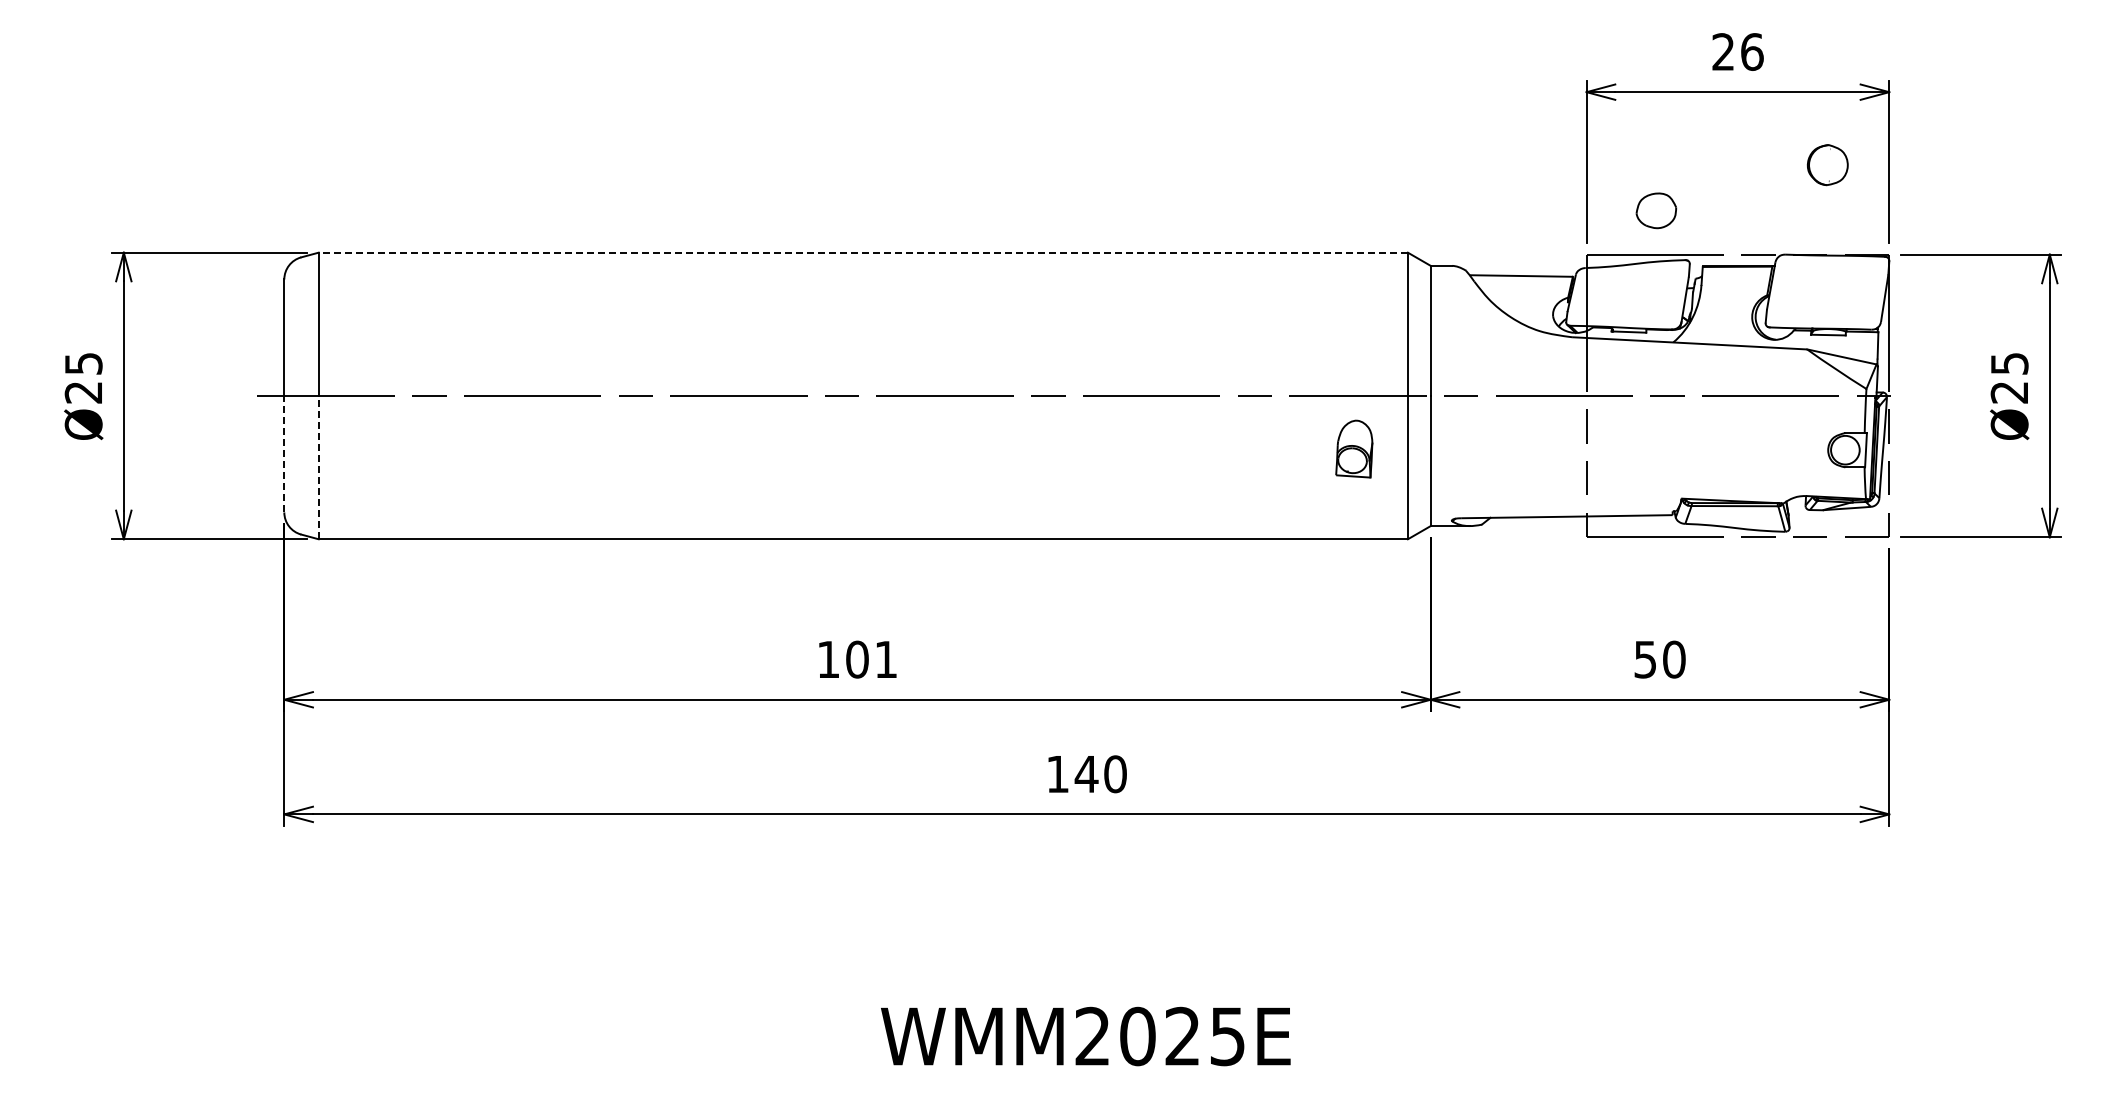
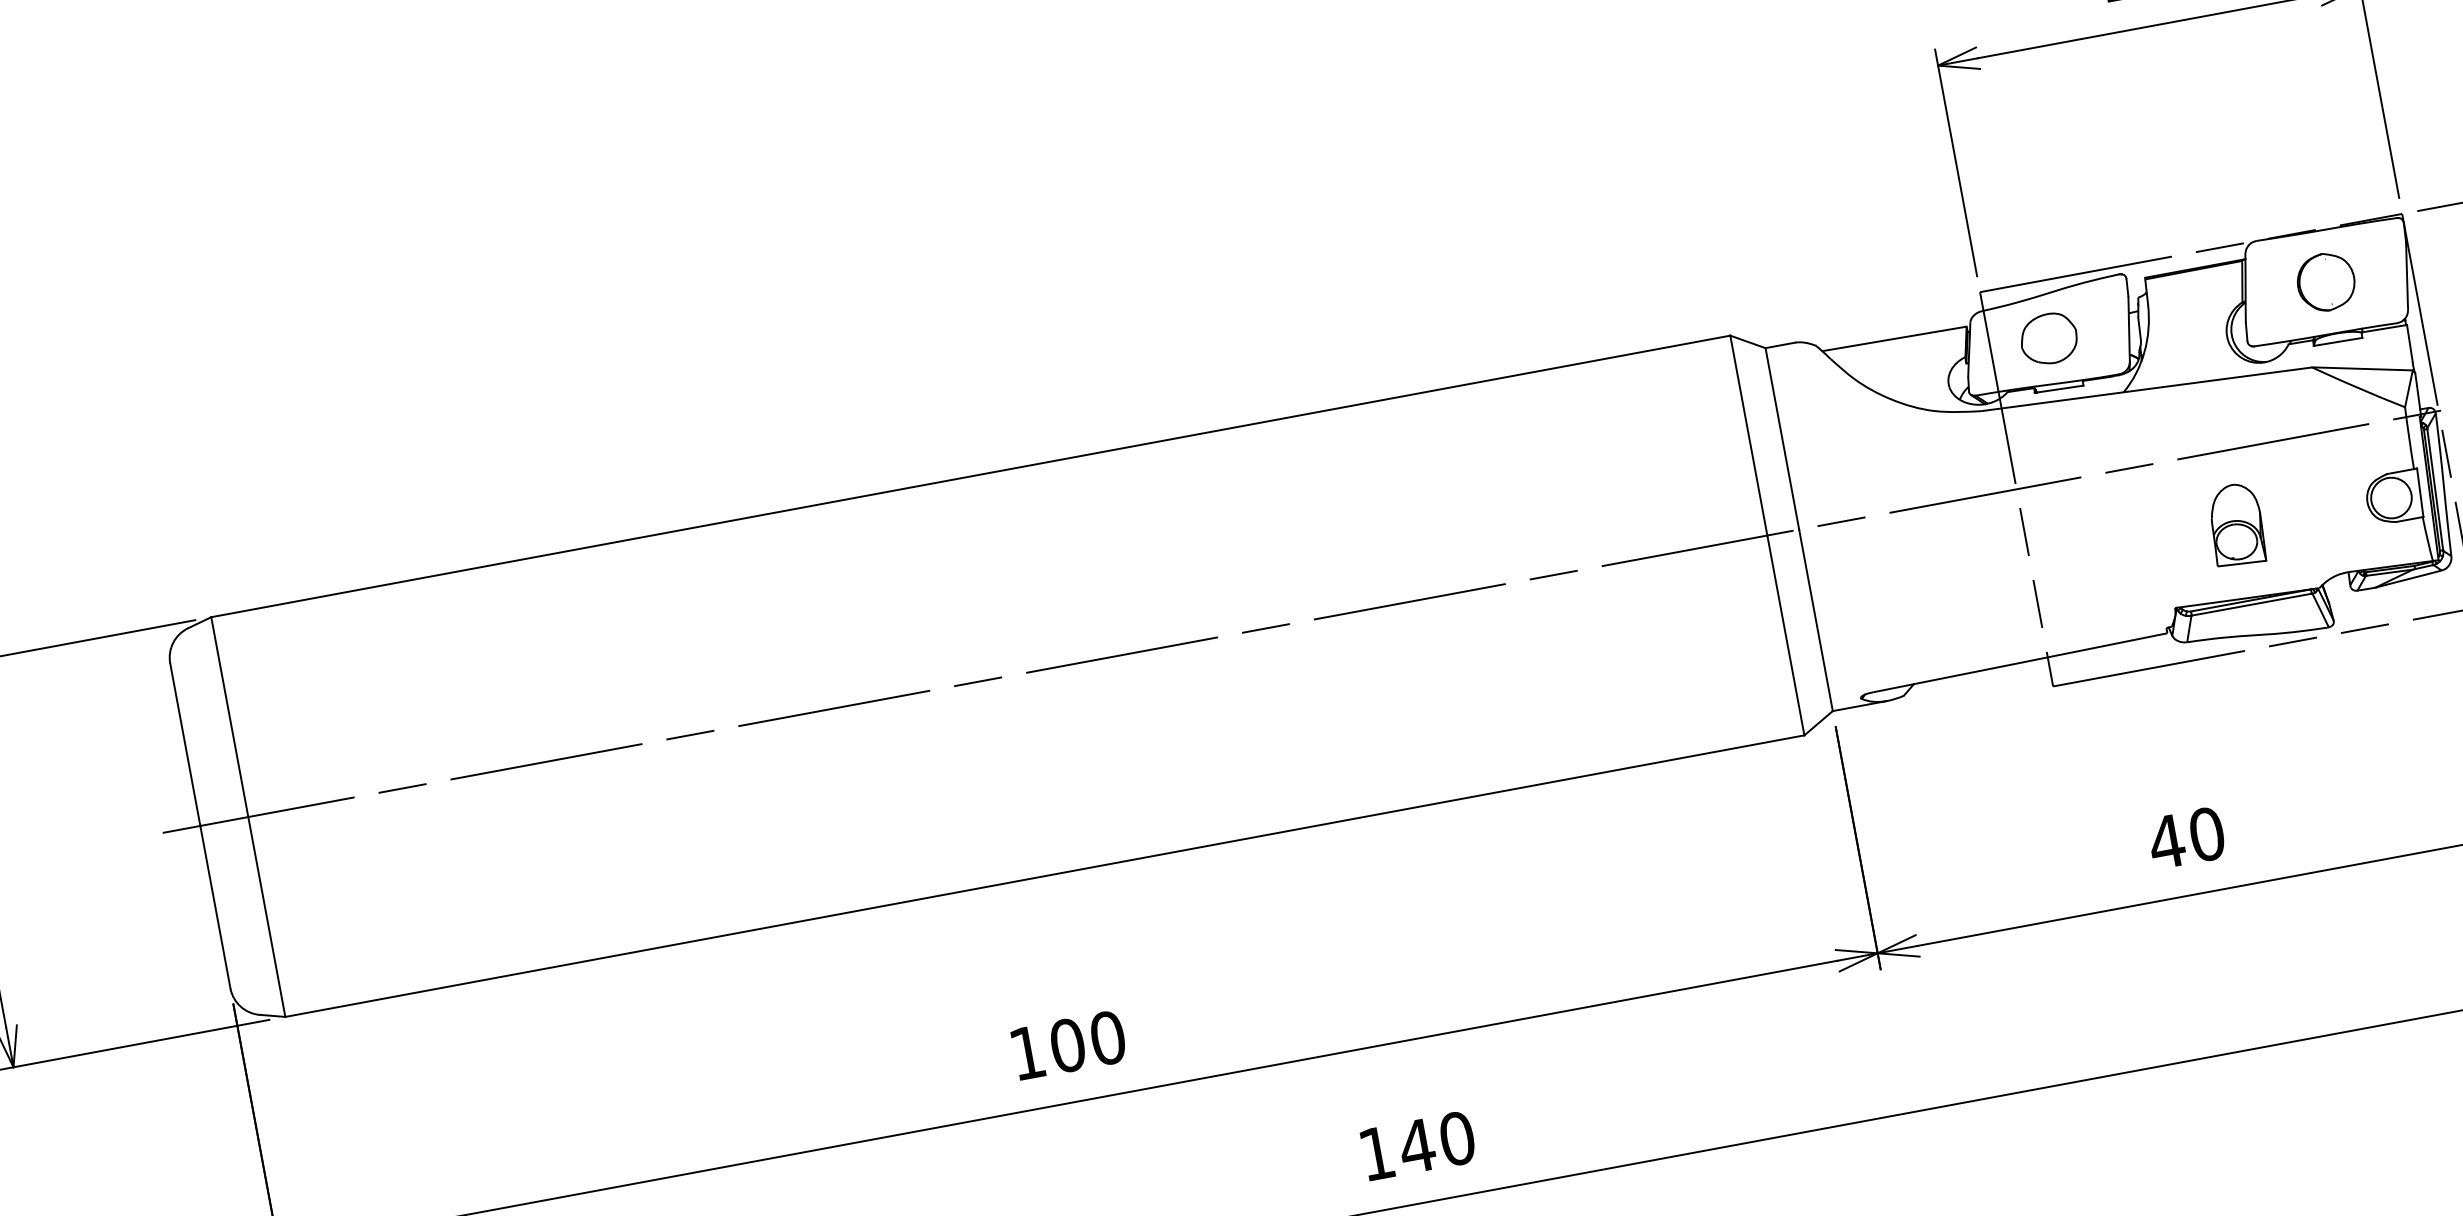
part: (1827, 165) -> (2325, 282), moved
part: (1656, 210) -> (2049, 338), moved
line: (863, 252) -> (971, 476), dashed -> solid
part: (1354, 448) -> (2236, 524), moved
line: (284, 453) -> (215, 906), dashed -> solid
line: (318, 467) -> (266, 916), dashed -> solid
text: (886, 659) -> (1108, 1037), 101 -> 100
text: (1645, 659) -> (2166, 841), 50 -> 40

